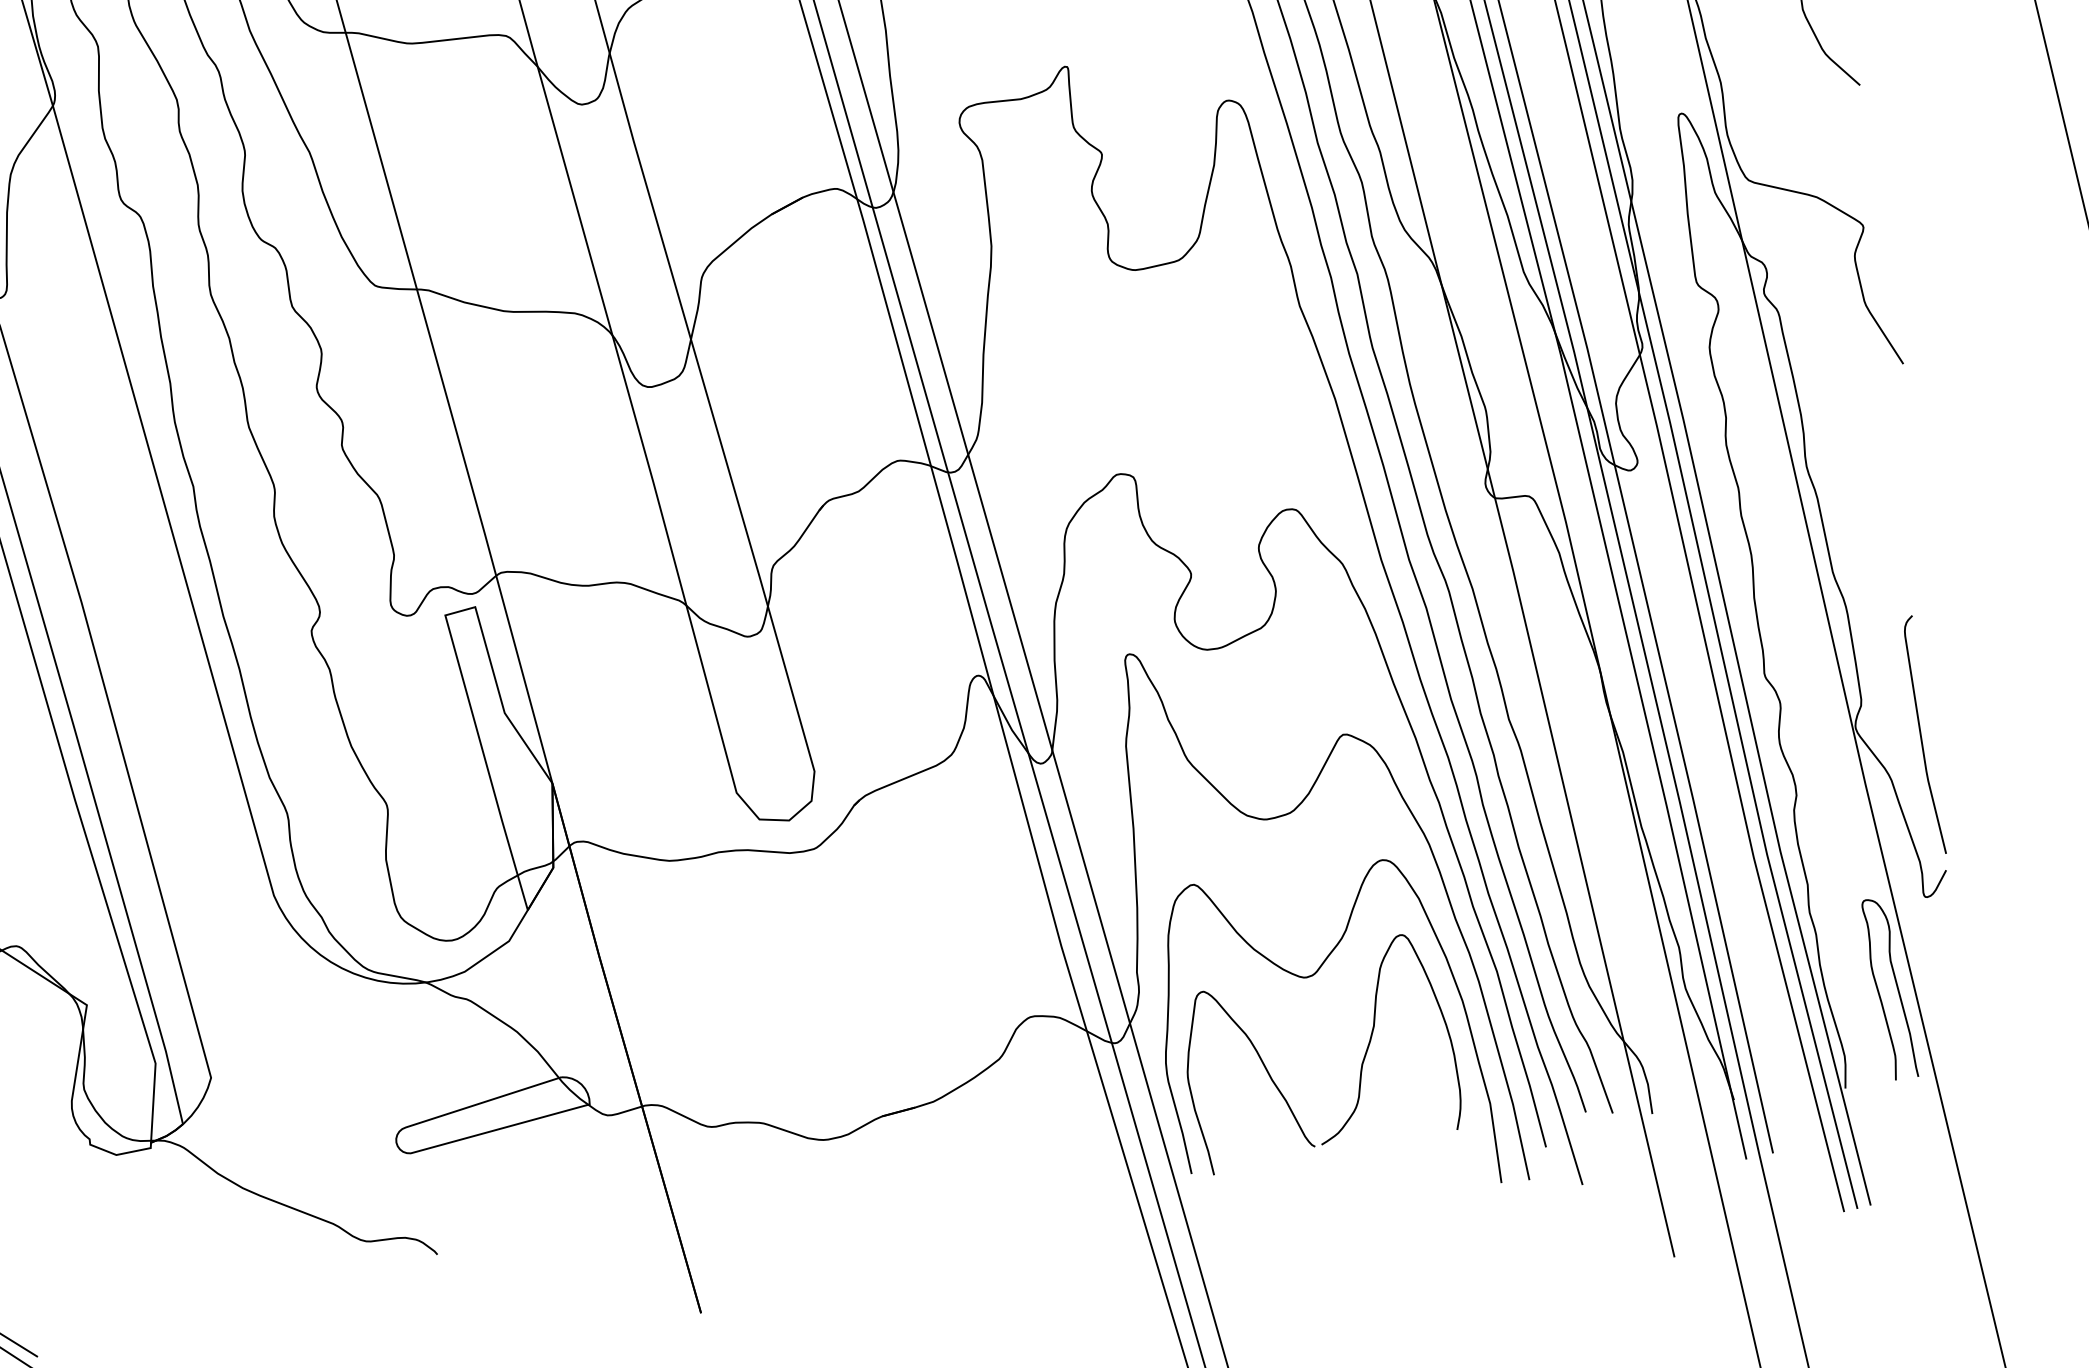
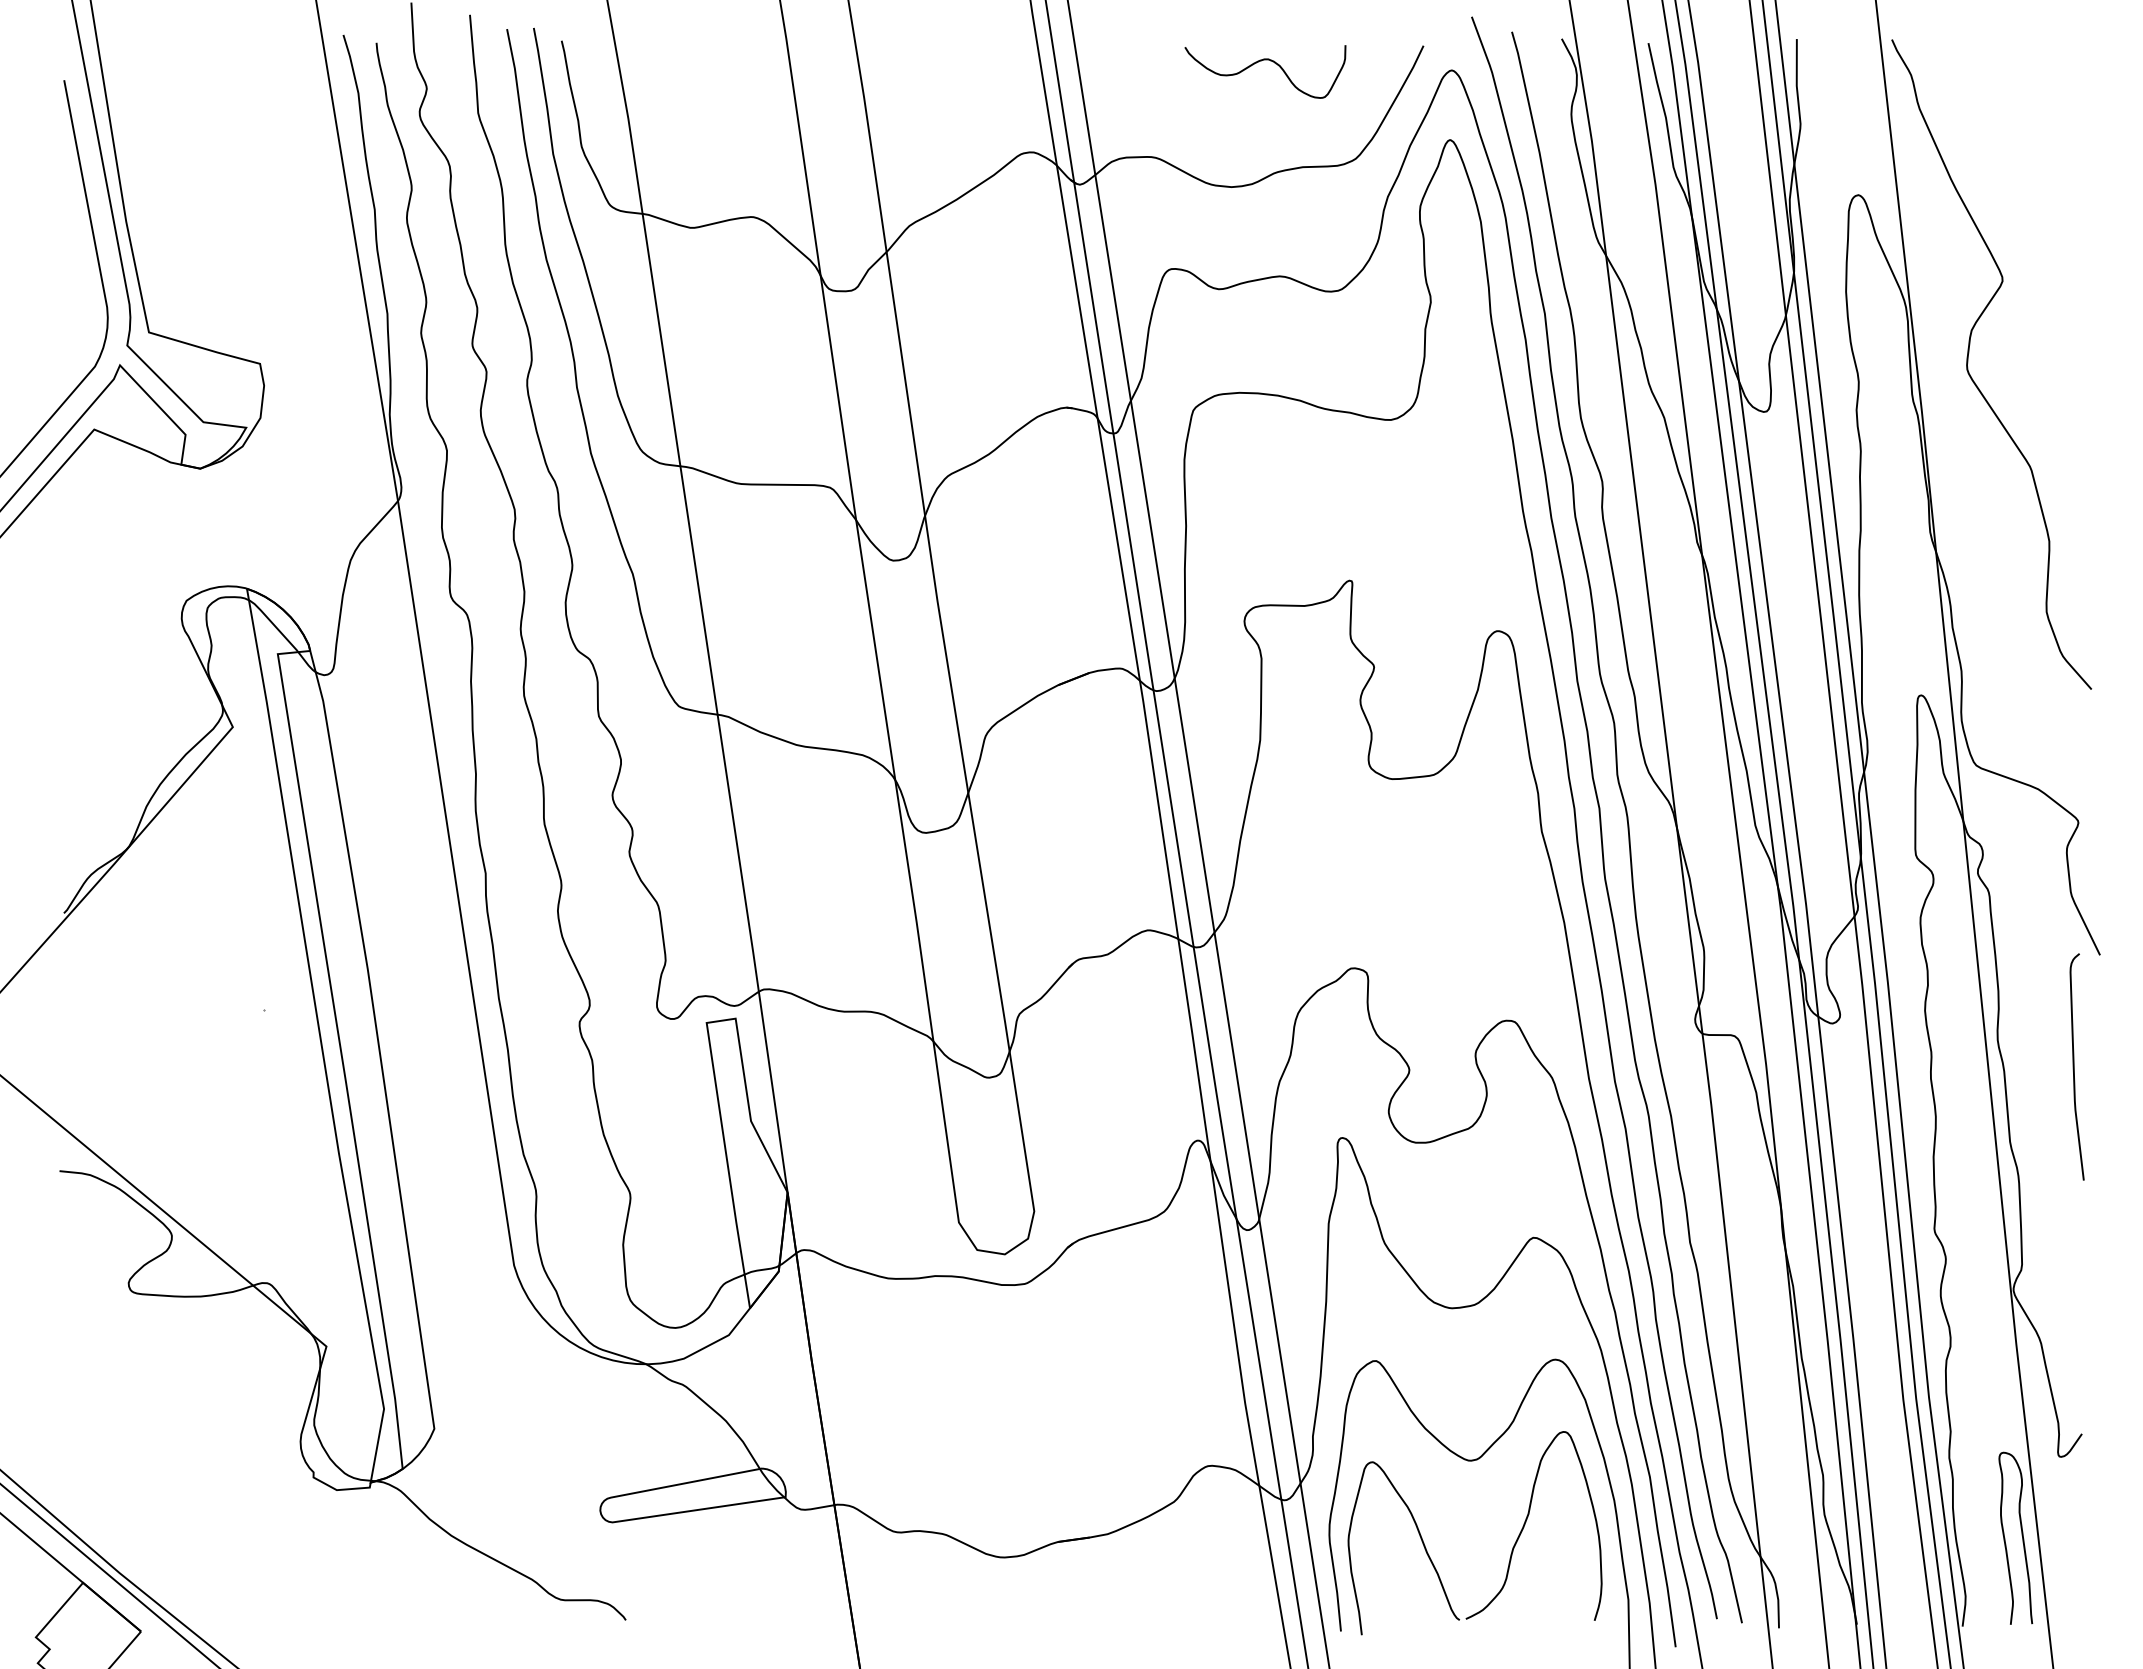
curve: (1921, 734) -> (2074, 1066), moved

